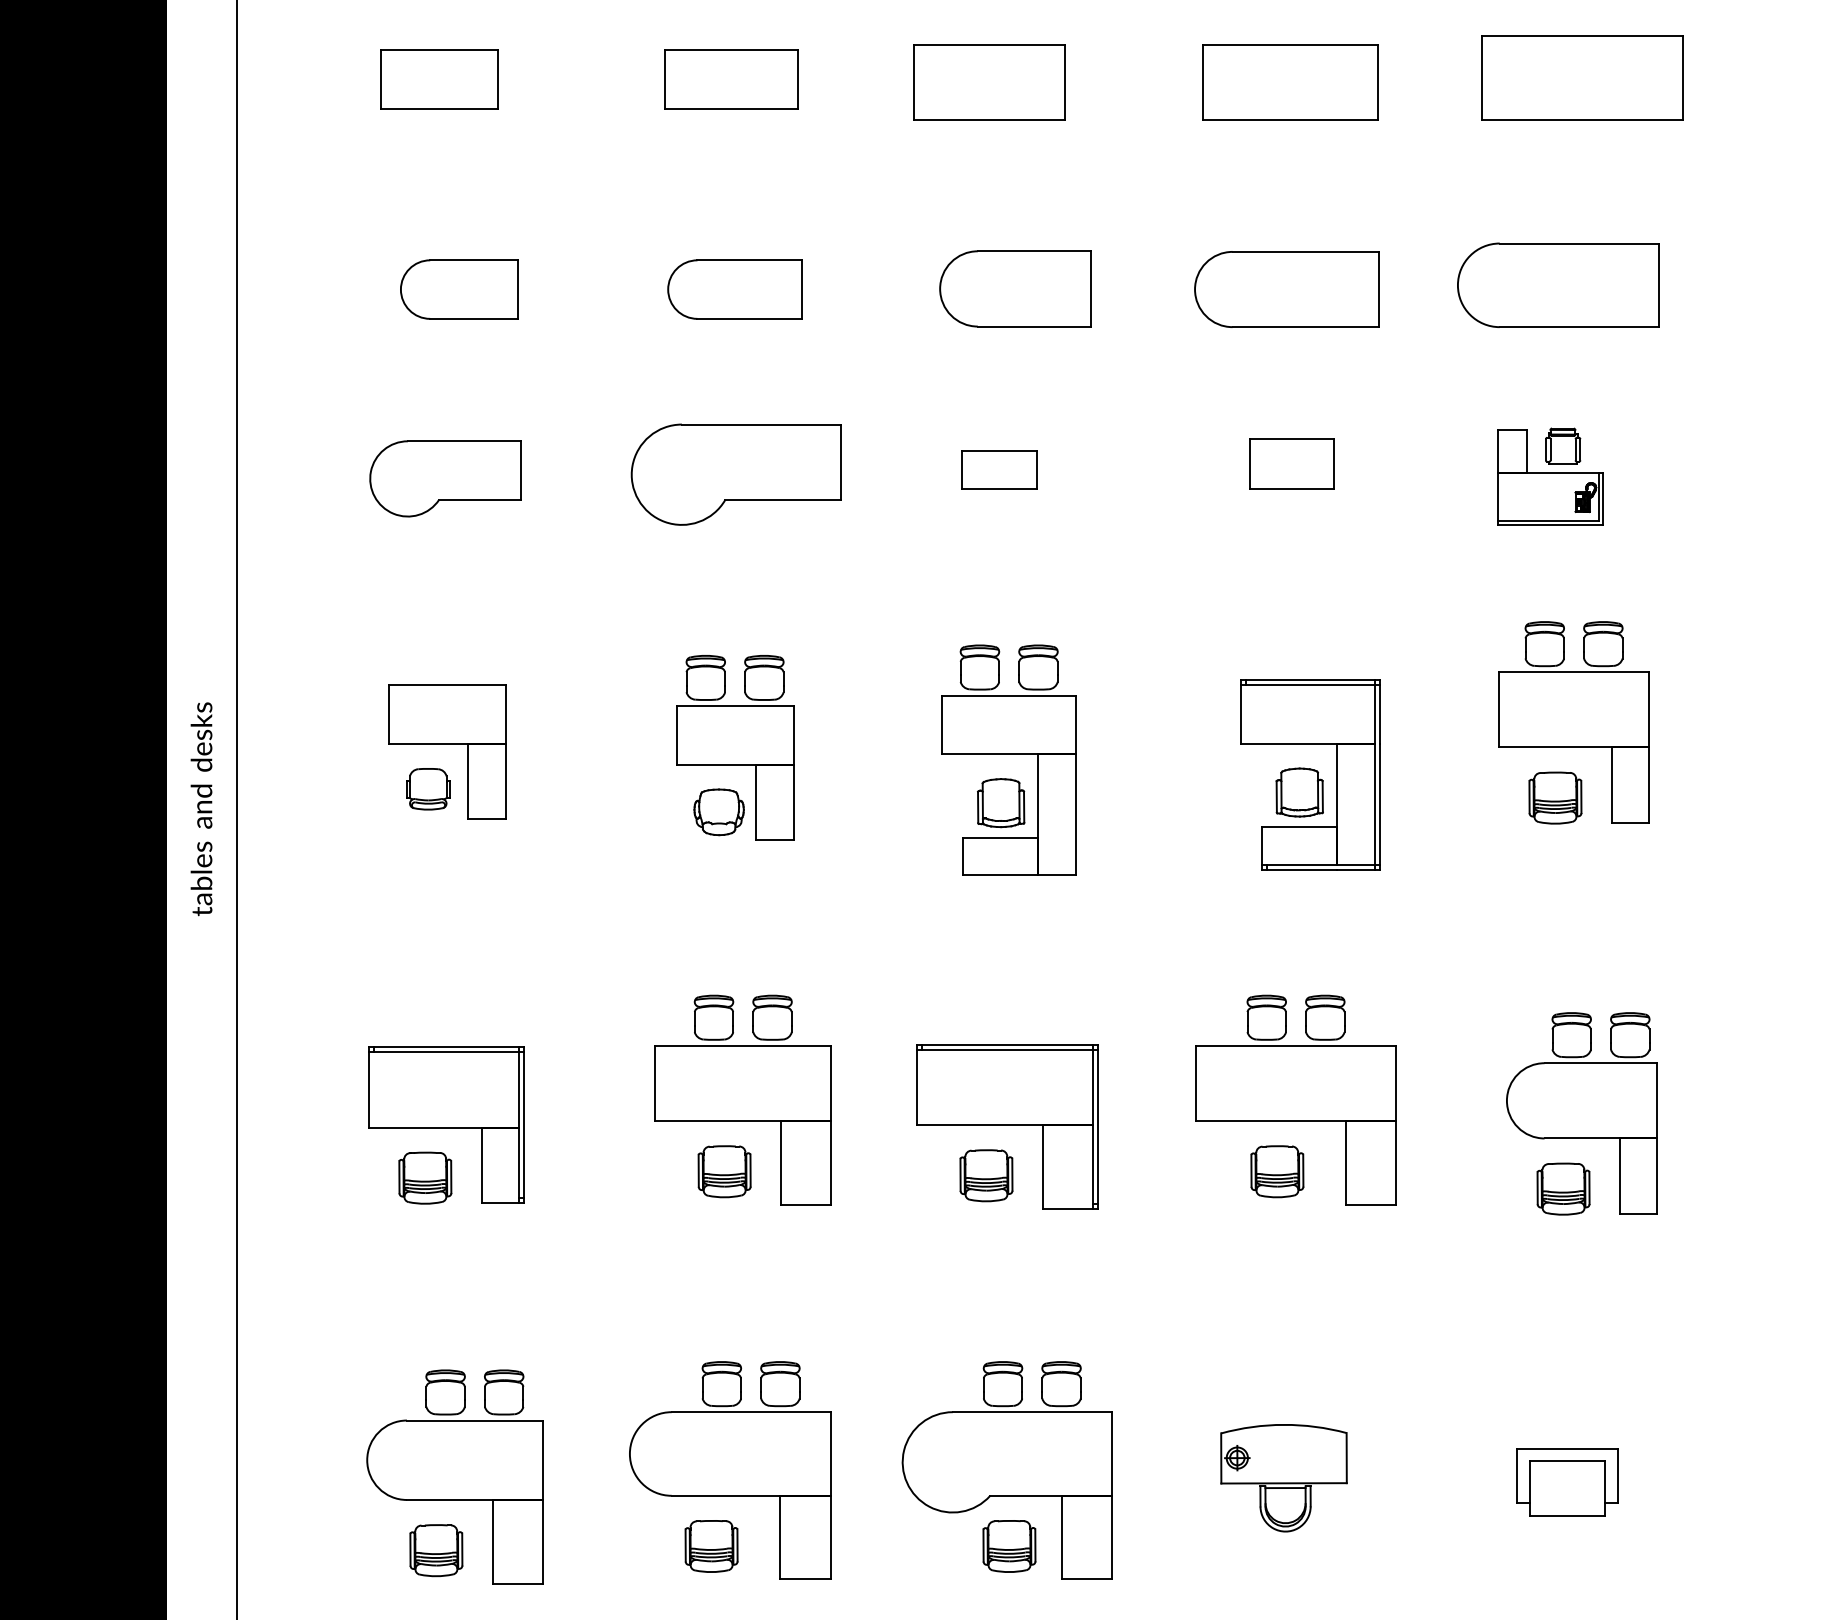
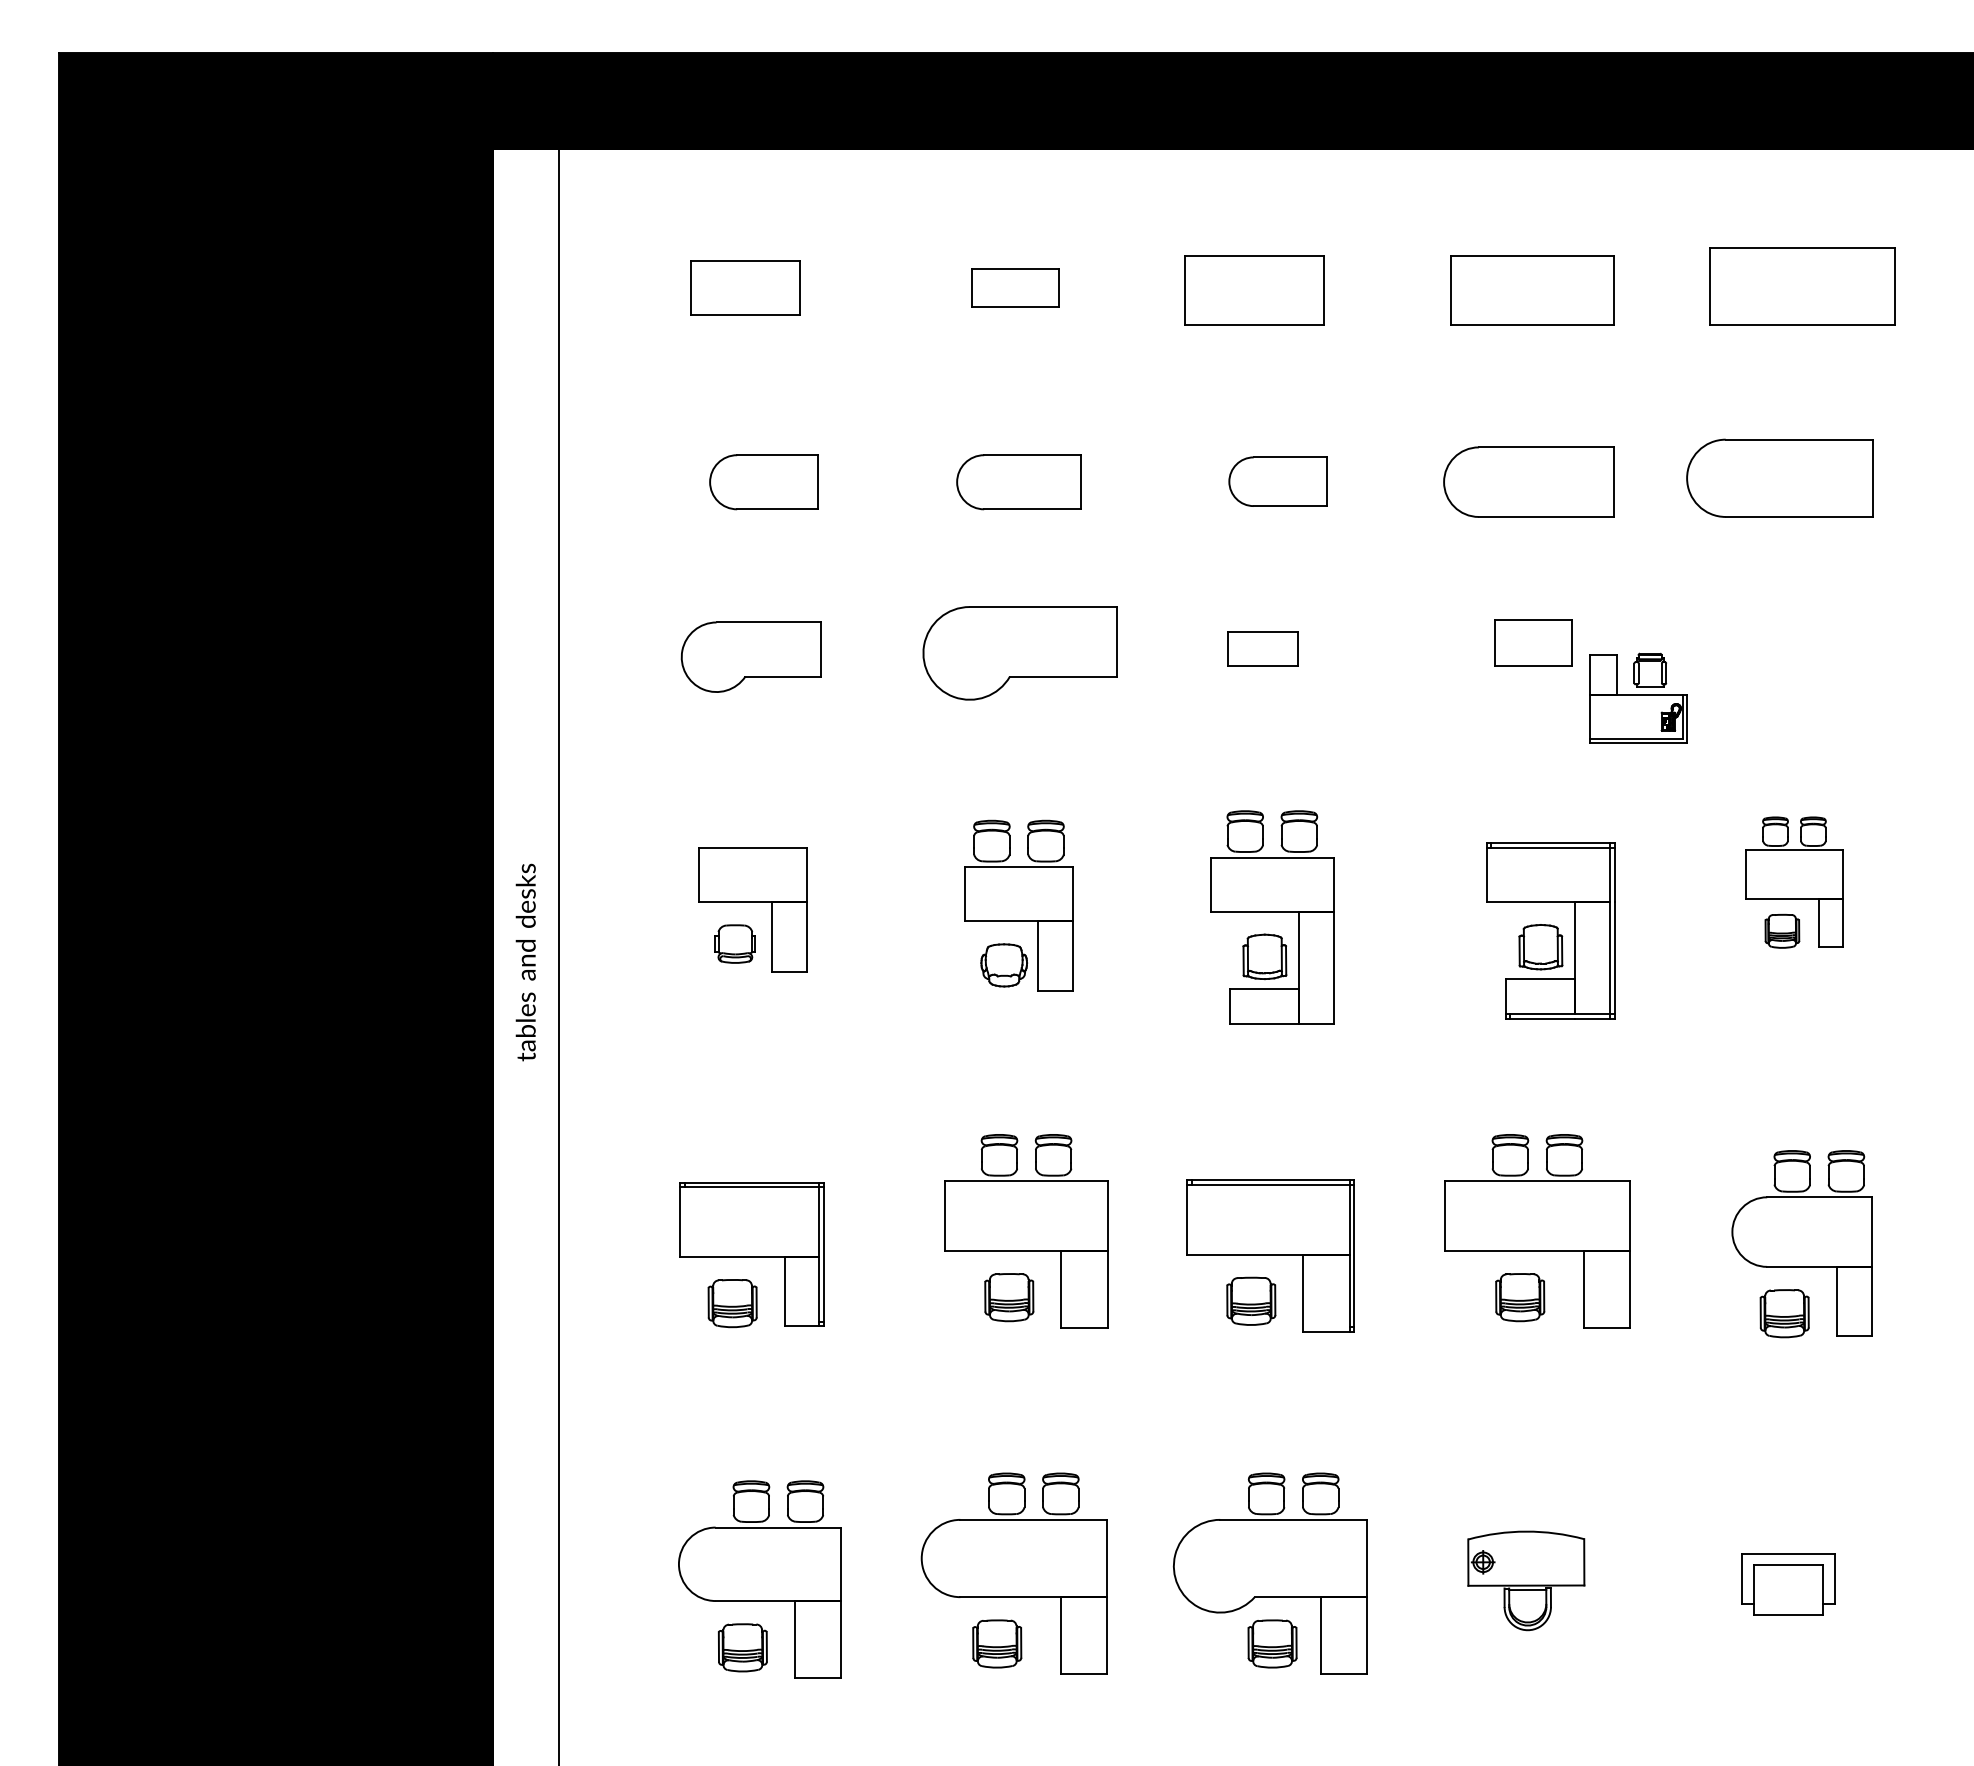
part: (731, 78) -> (1015, 287), size x0.7
part: (1014, 288) -> (1277, 481), size x0.7
part: (1550, 475) -> (1638, 697), moved
part: (1574, 722) -> (1794, 882), size x0.7

